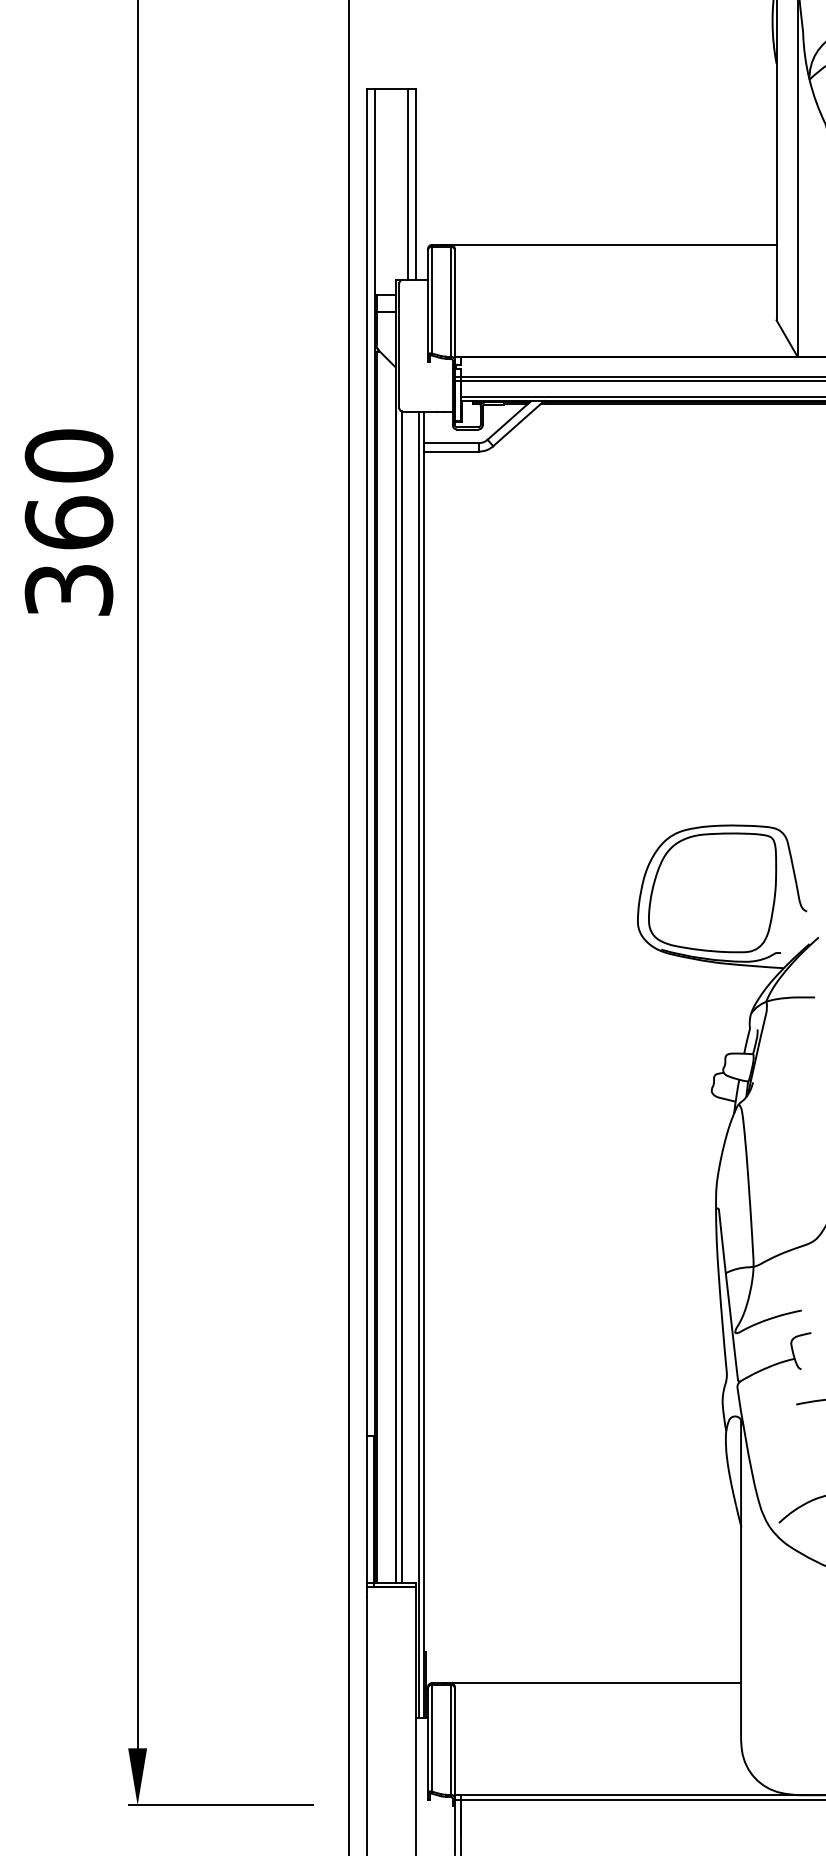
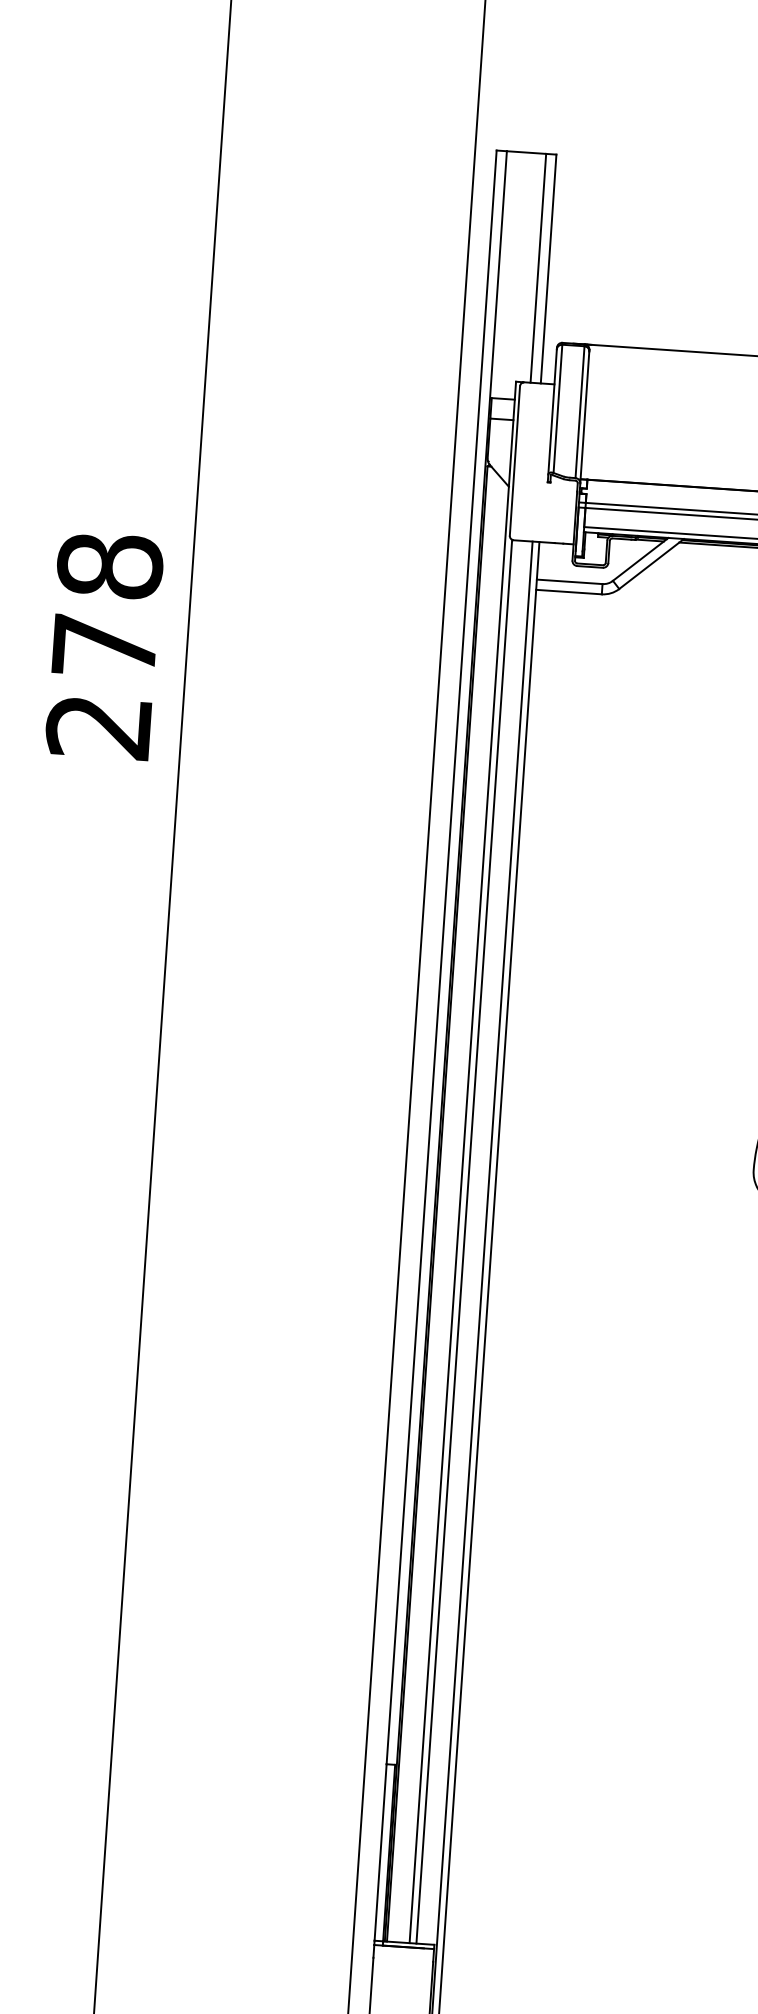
text: (68, 522) -> (104, 645), 360 -> 278

